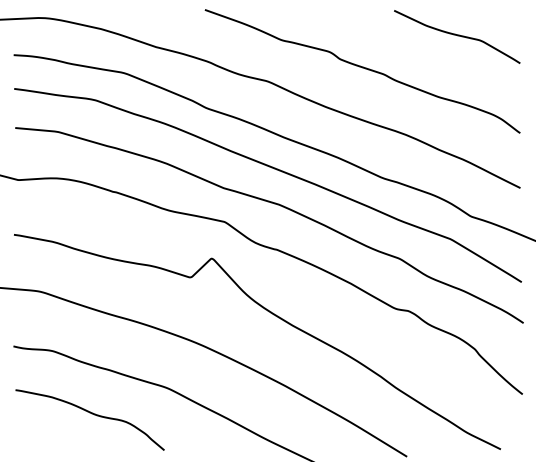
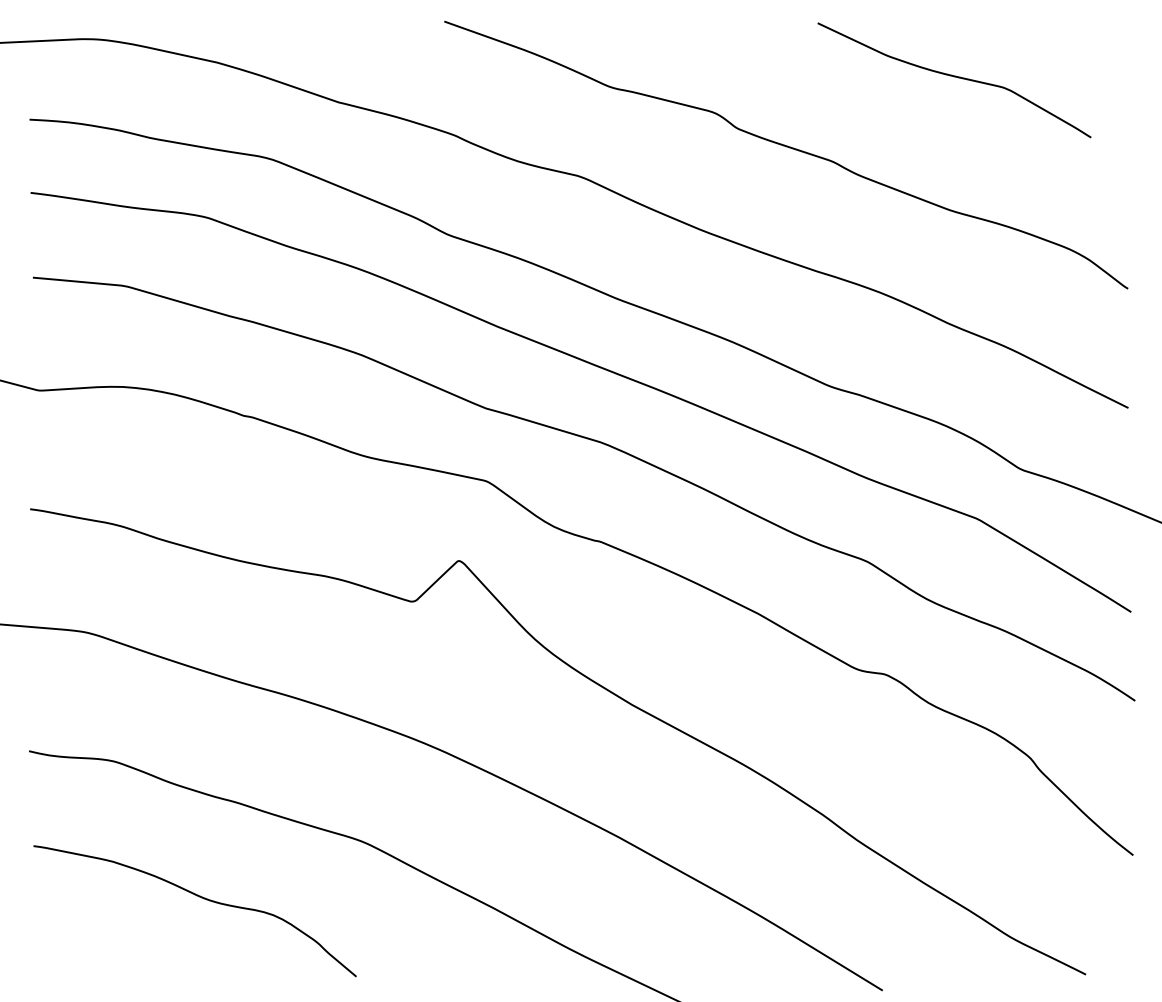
curve: (457, 36) -> (955, 79), moved

